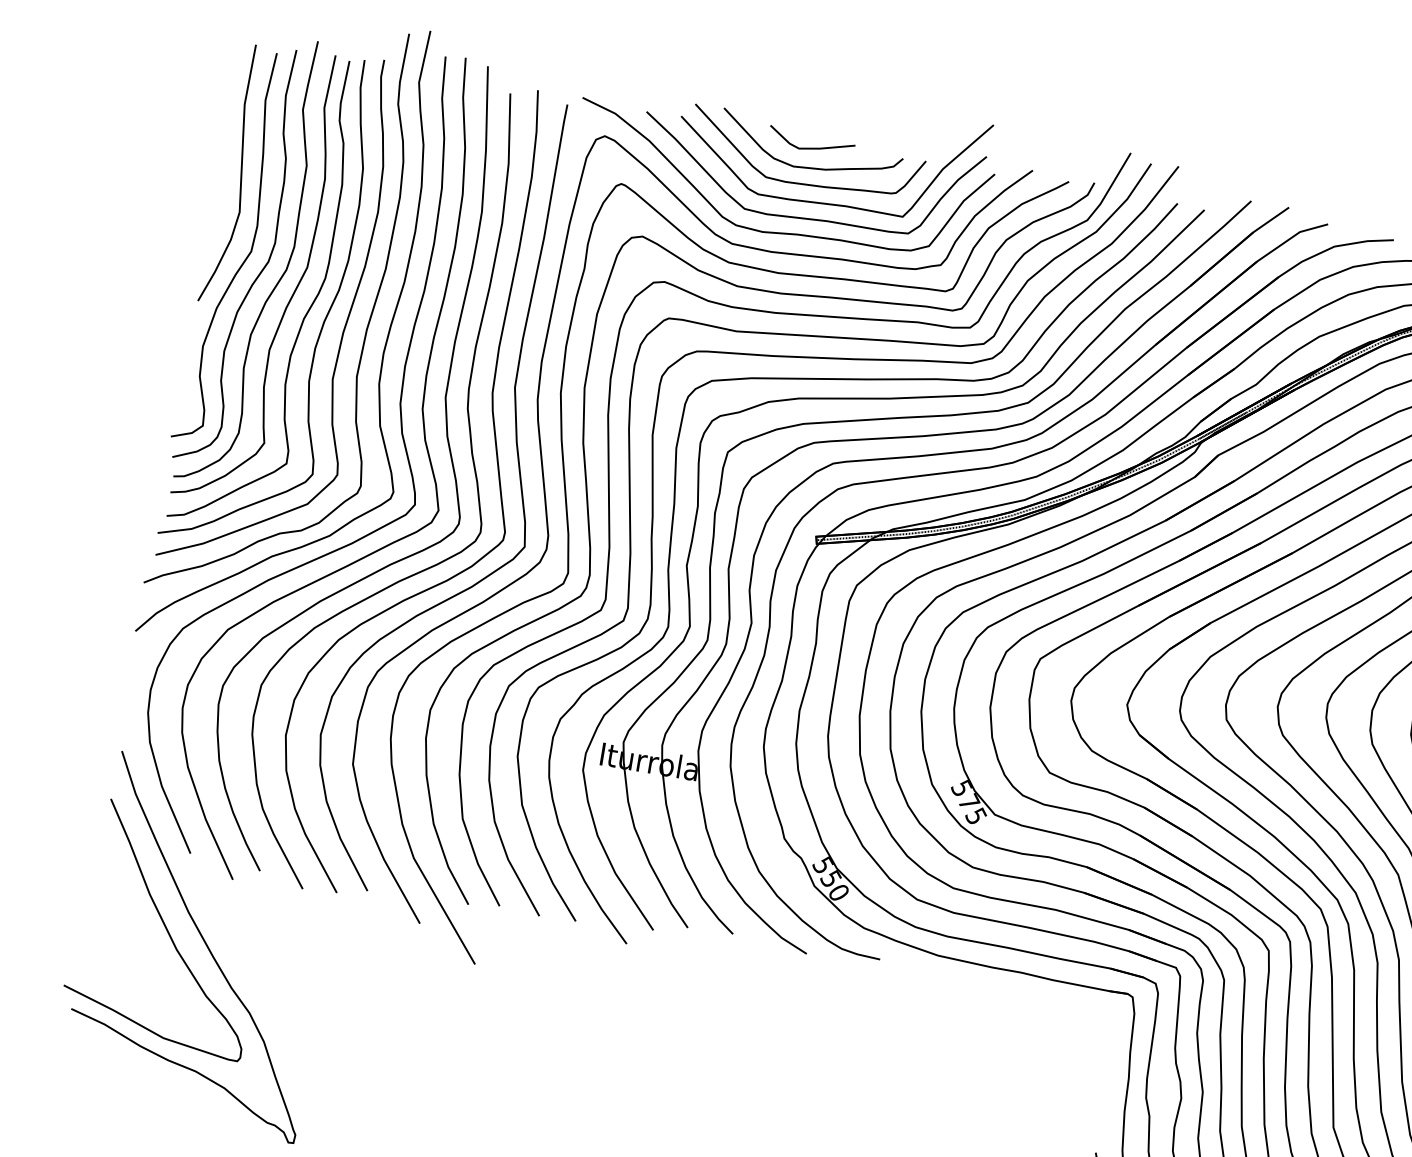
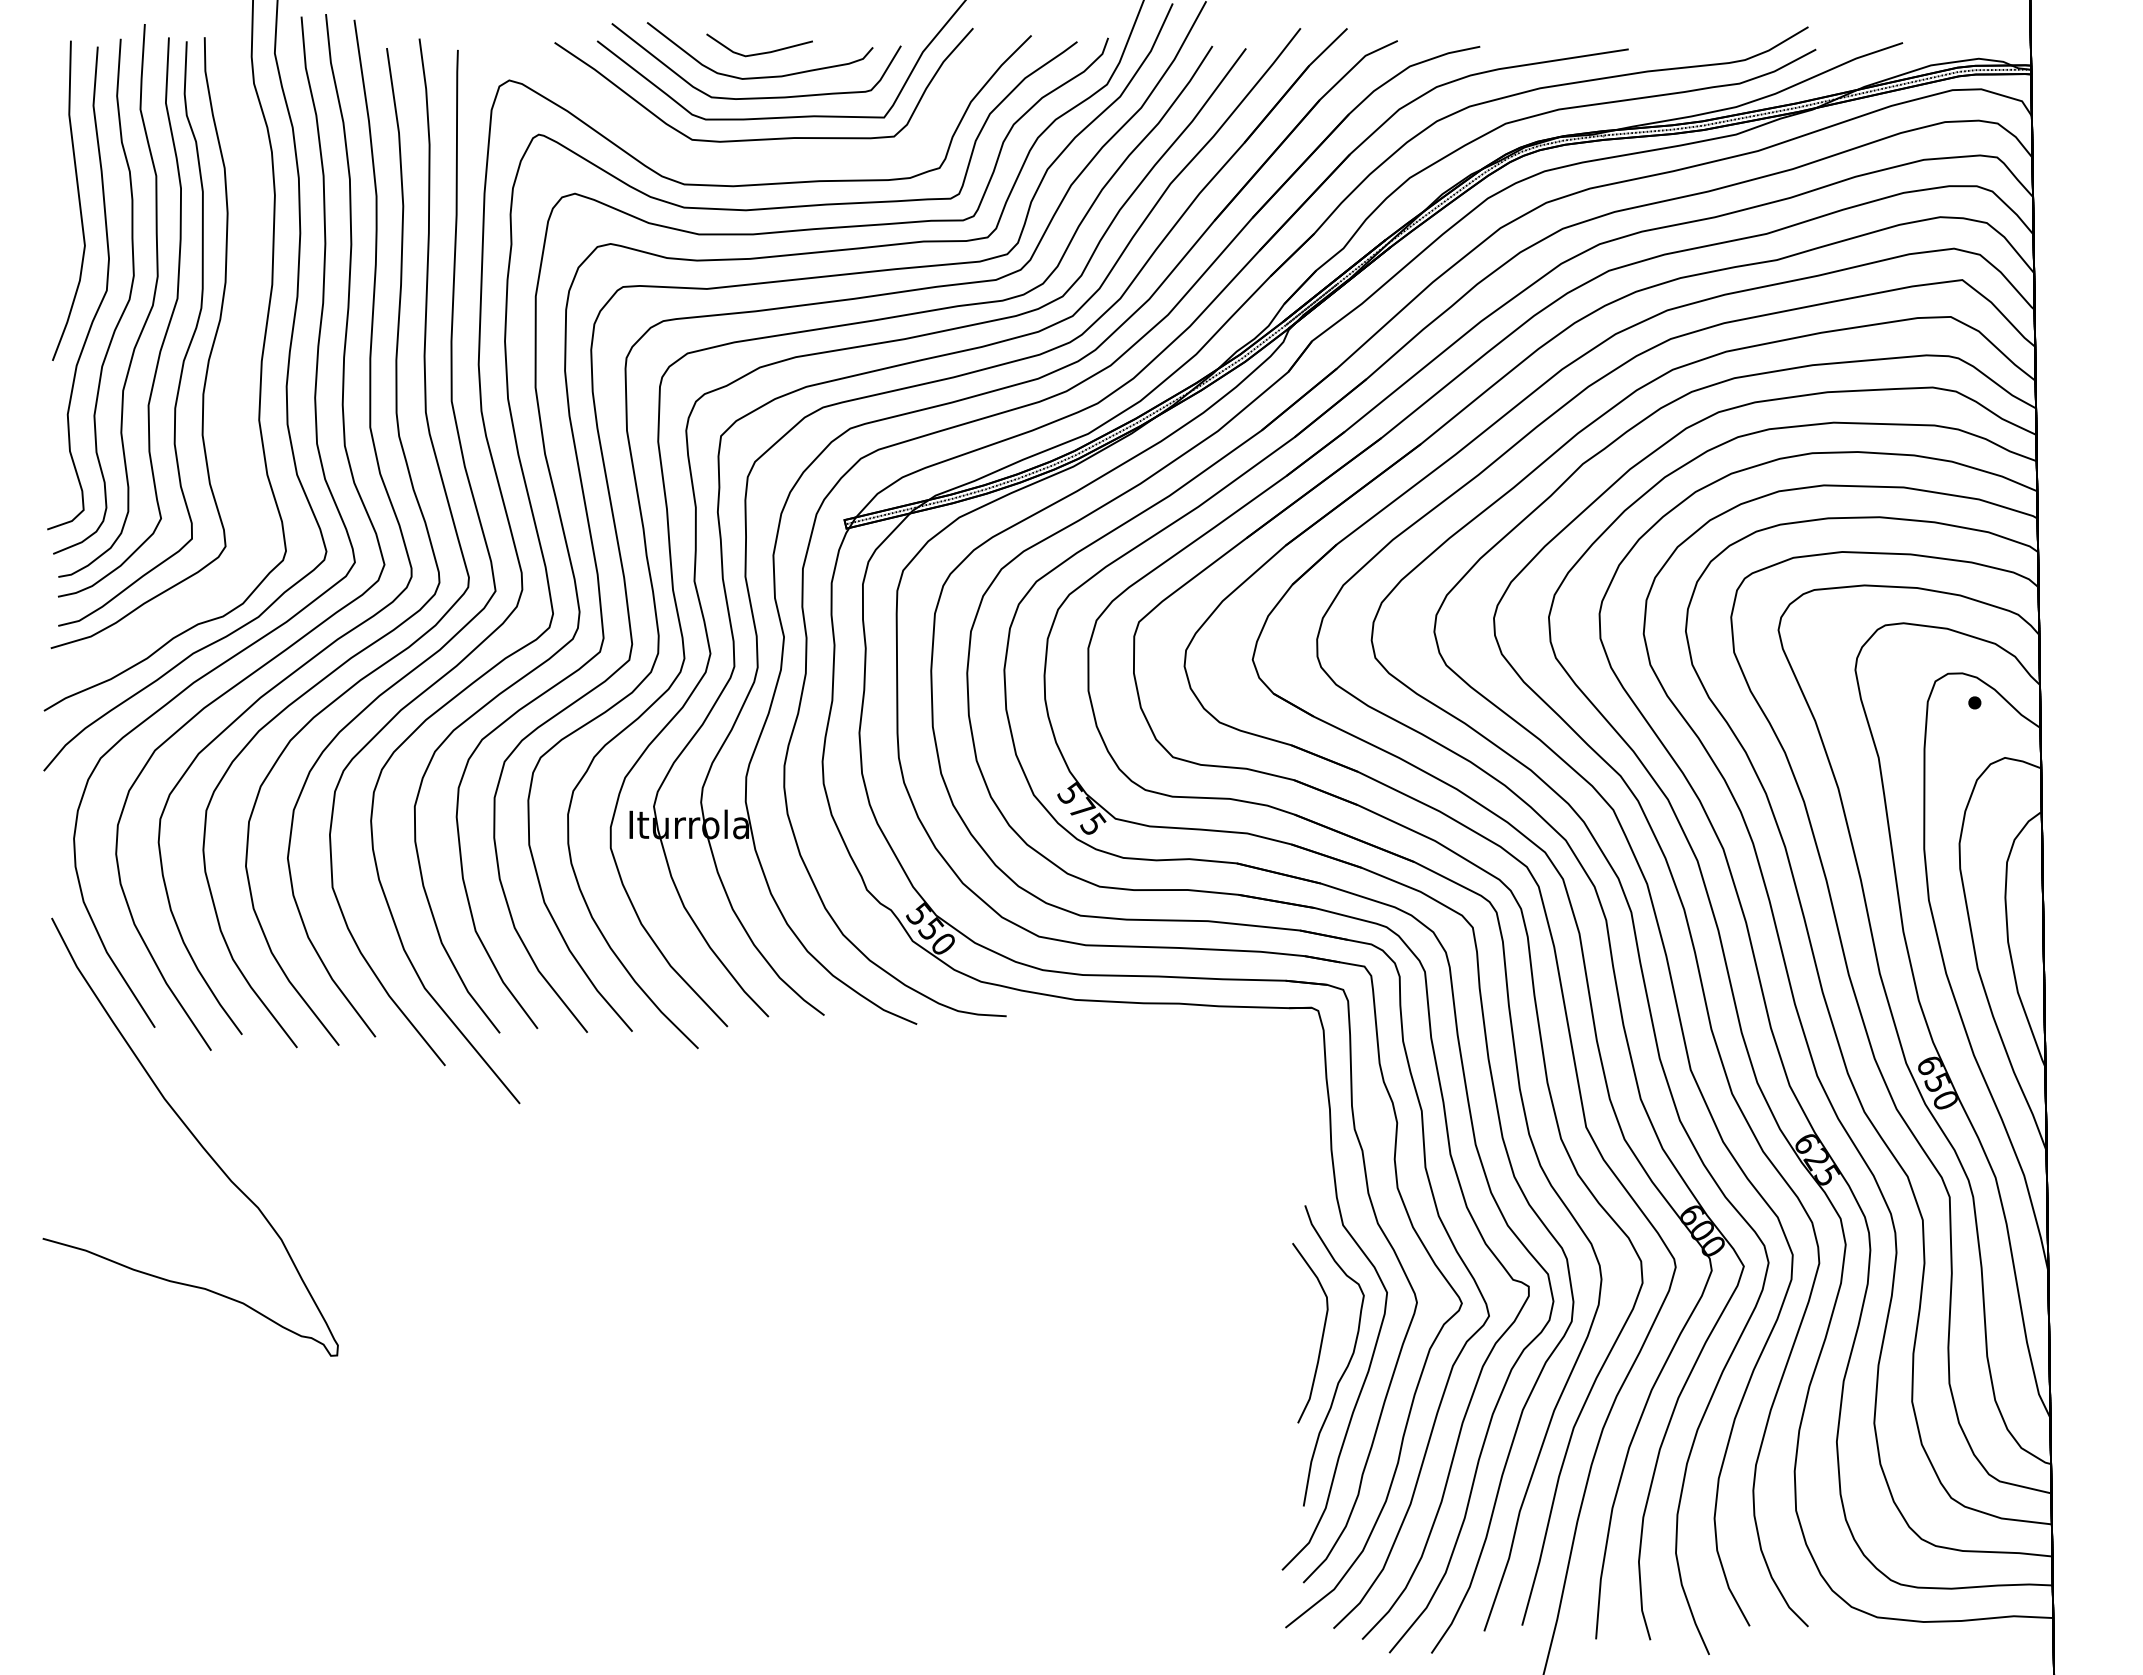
curve: (774, 231) -> (732, 161), removed
curve: (343, 328) -> (233, 364), removed
curve: (167, 929) -> (142, 1123), removed

